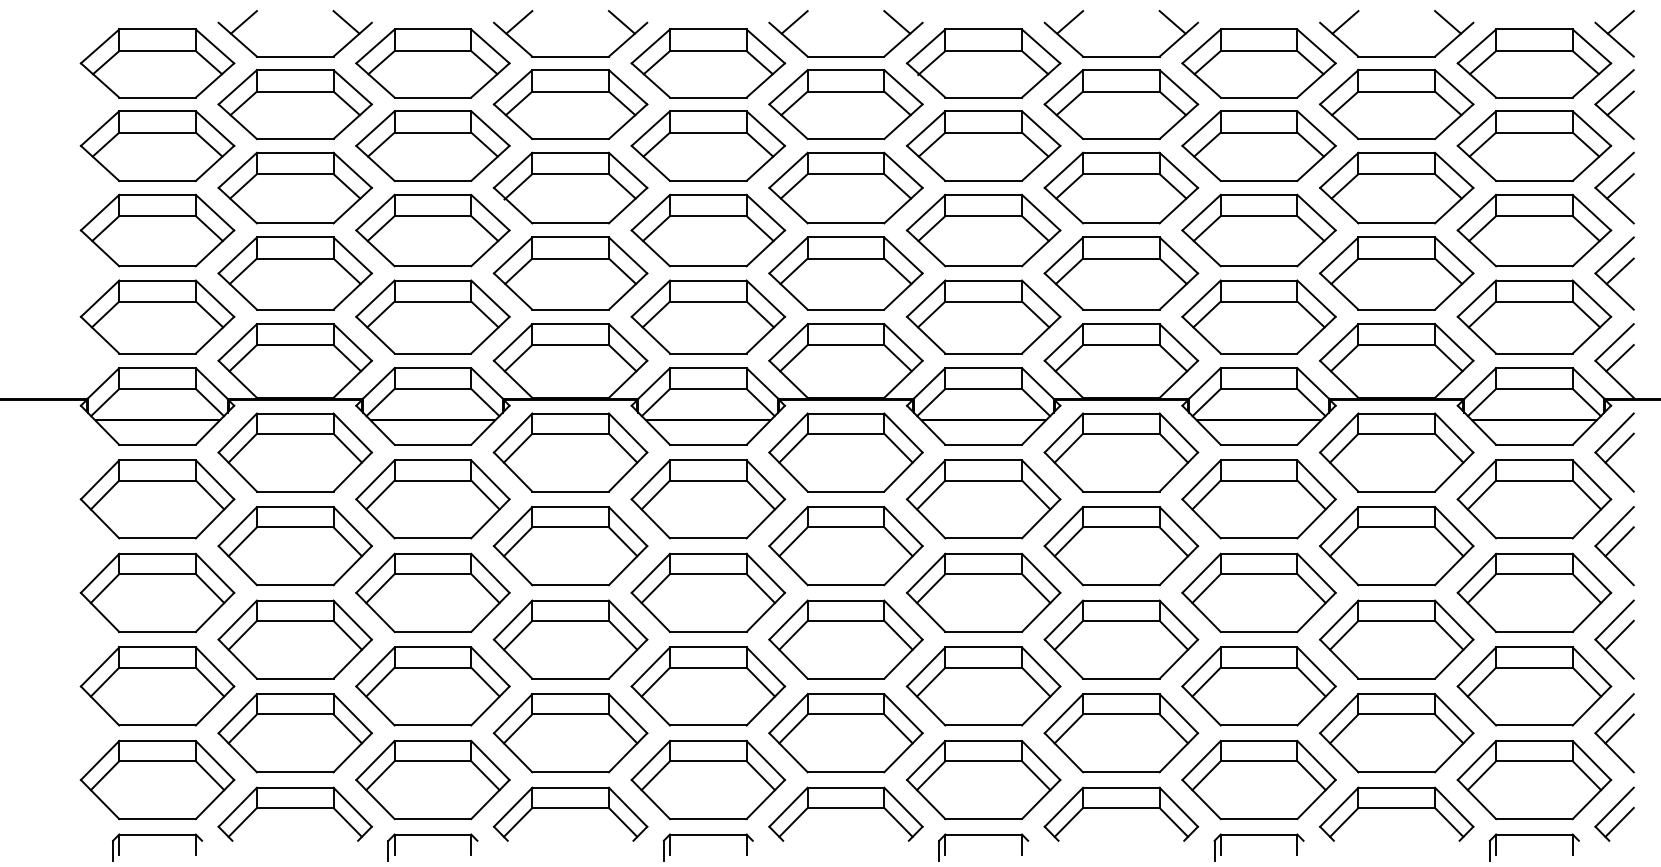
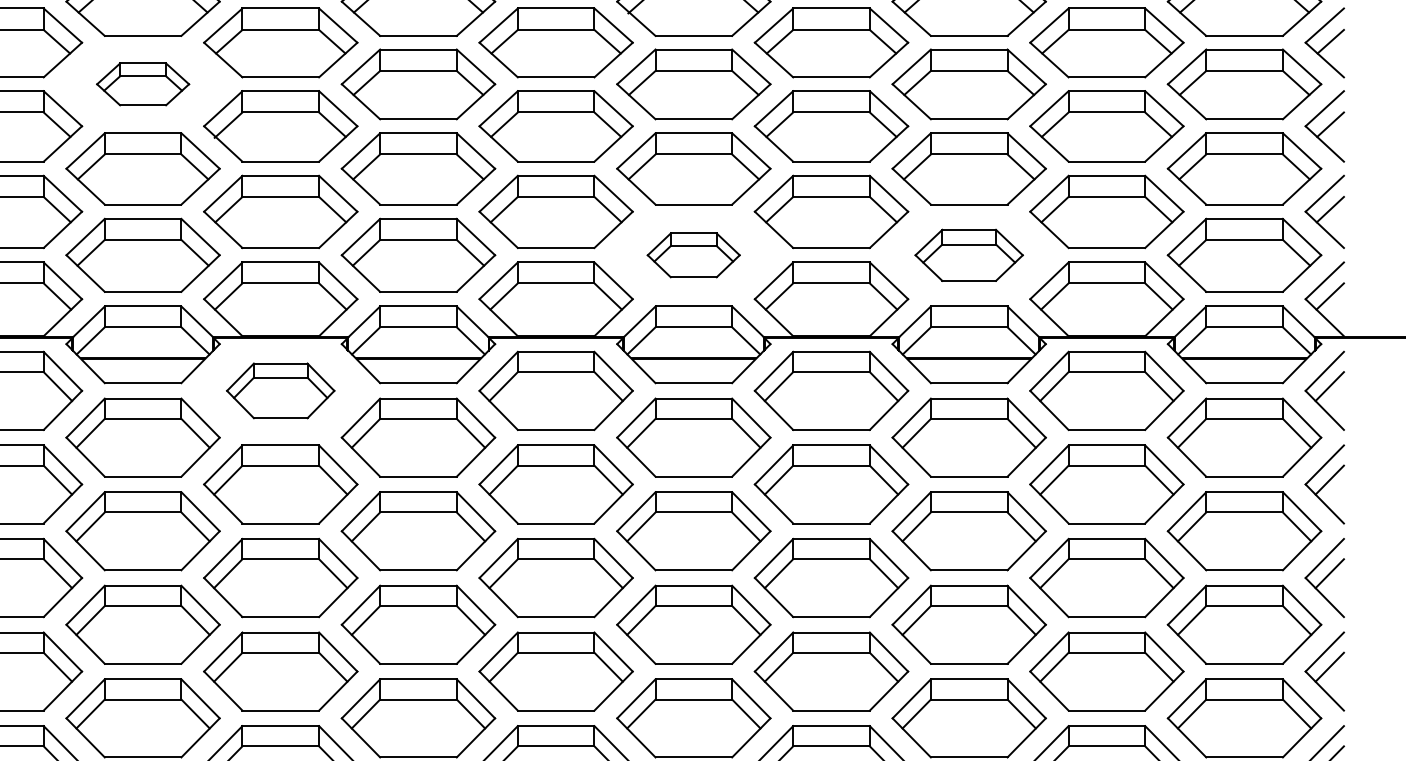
part: (432, 145) -> (142, 83), size x0.6
part: (983, 316) -> (693, 254), size x0.6
part: (1258, 316) -> (968, 254), size x0.7
part: (570, 452) -> (280, 390), size x0.7

